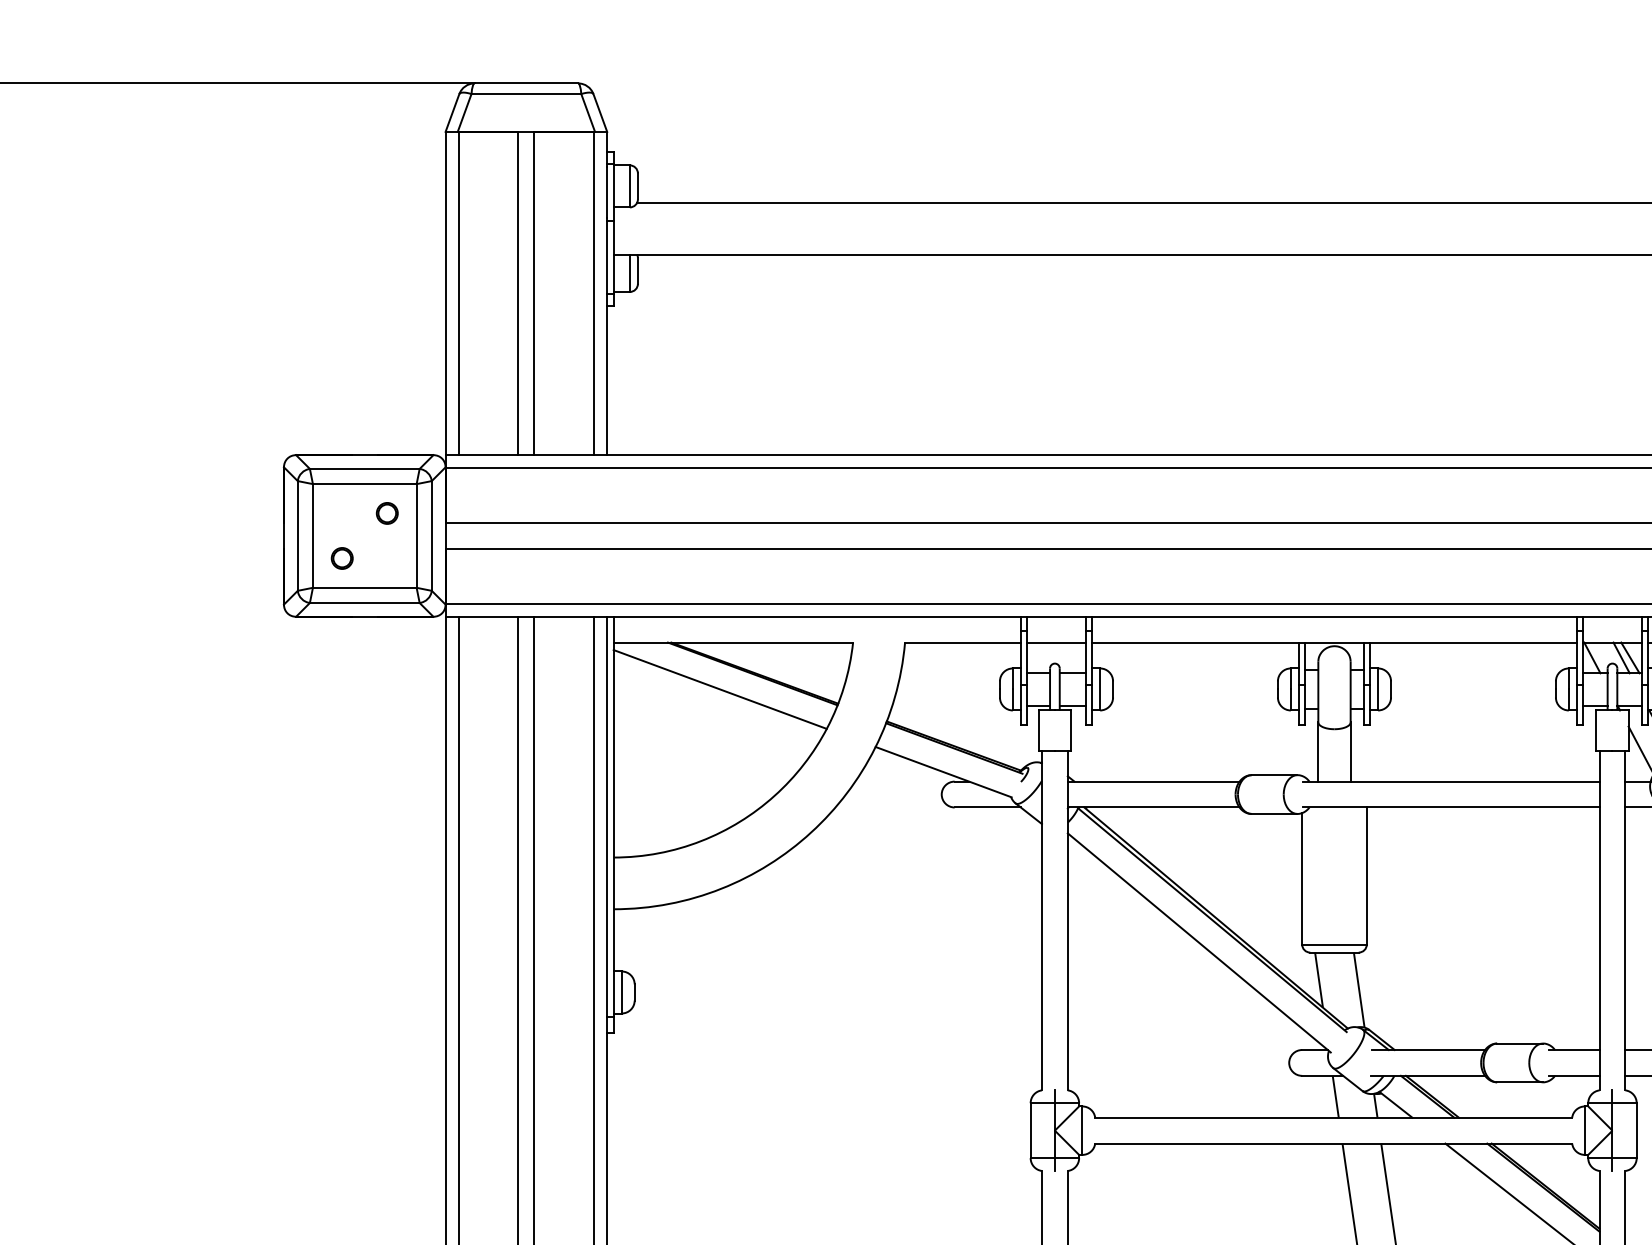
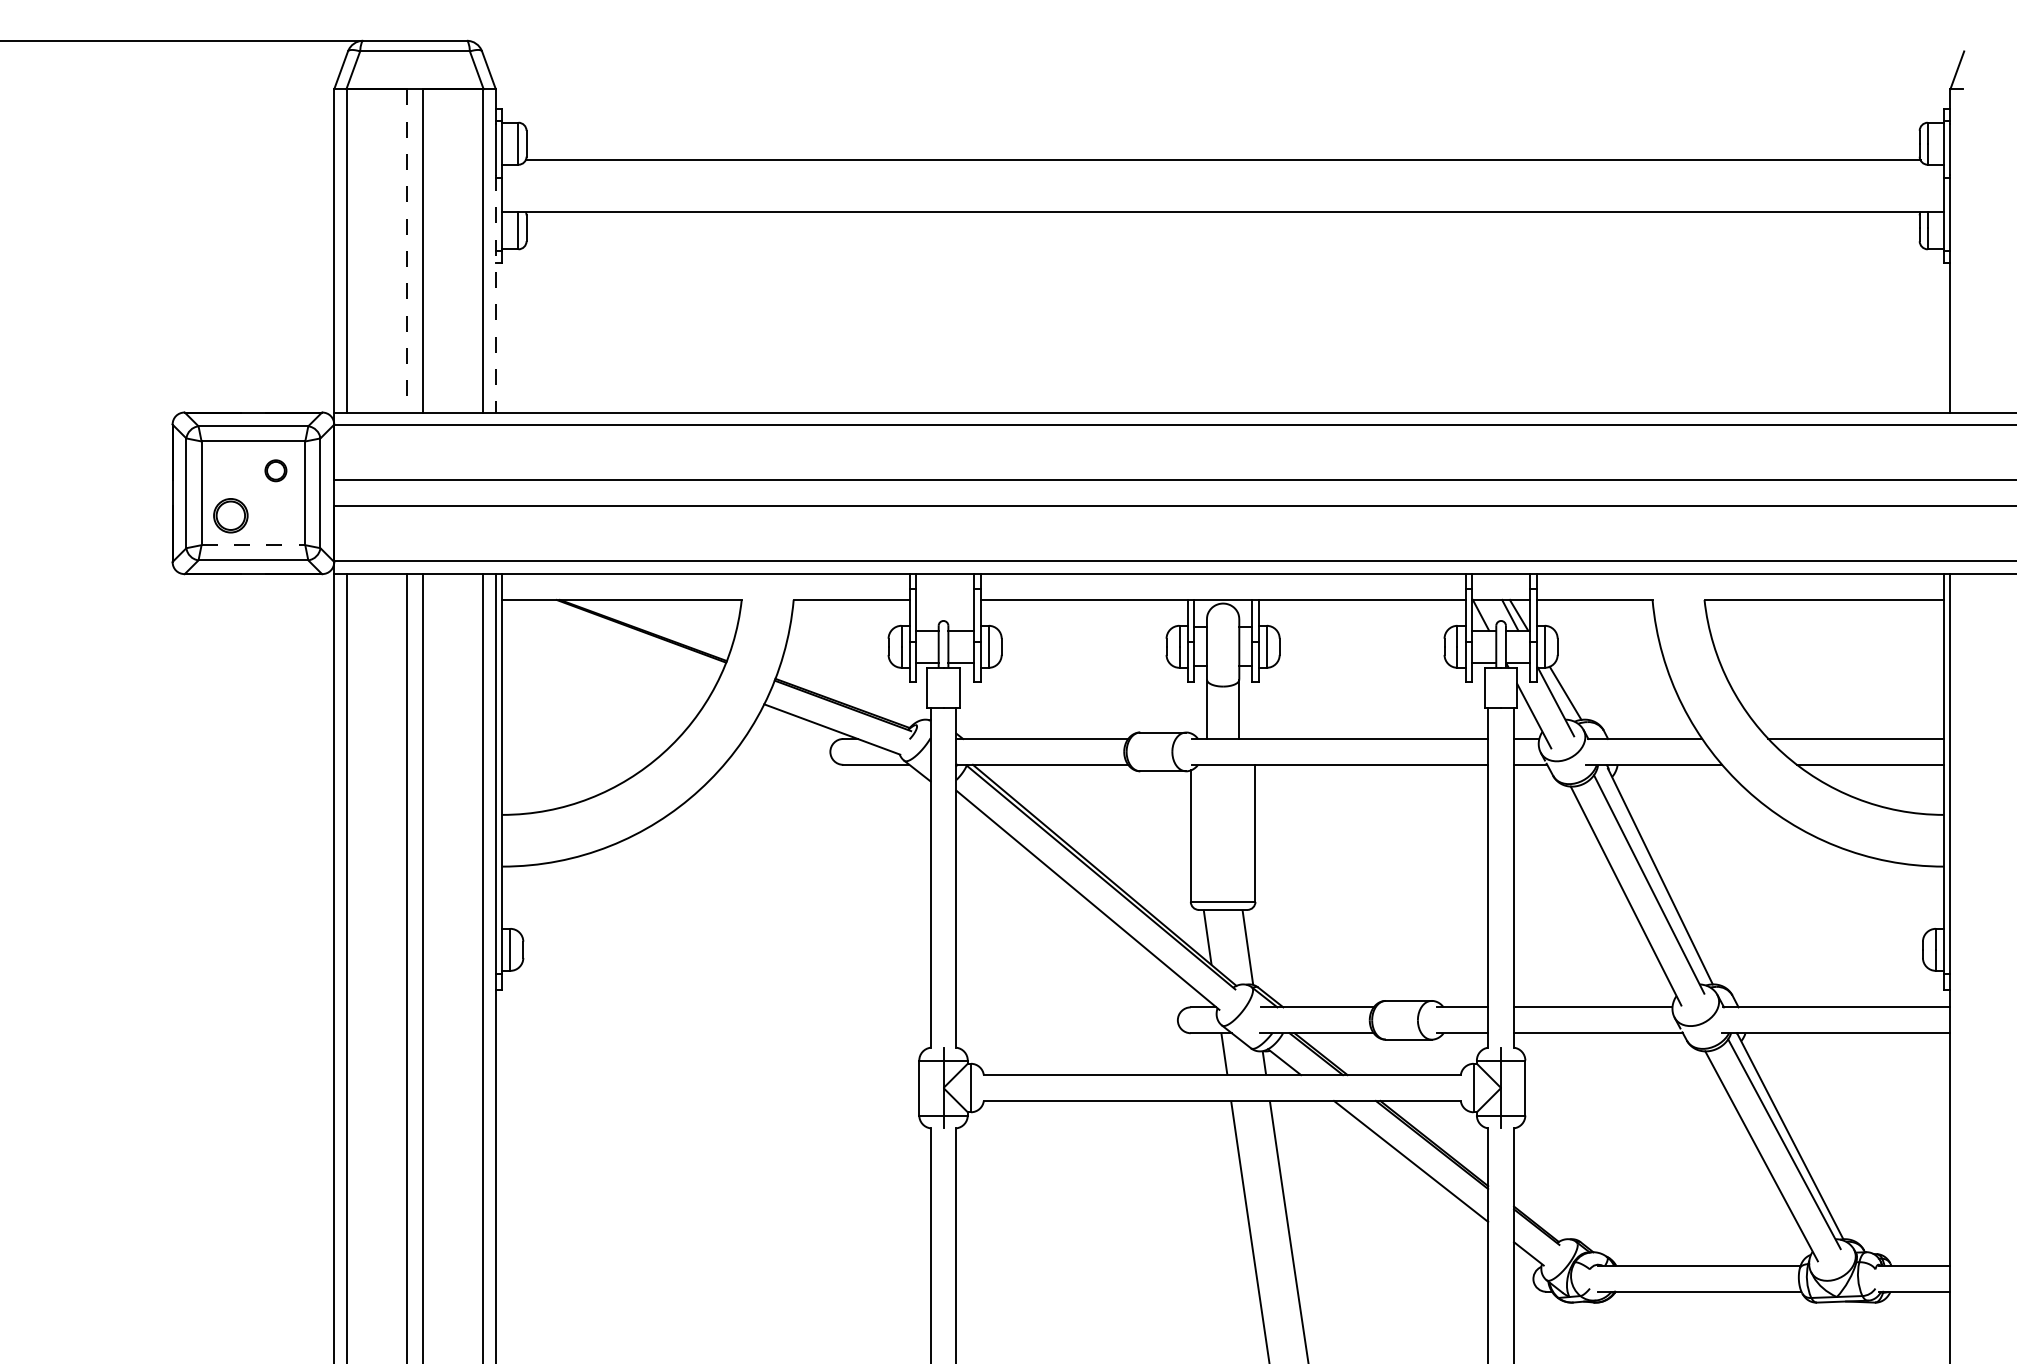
line: (517, 293) -> (406, 250), solid -> dashed
line: (606, 336) -> (495, 293), solid -> dashed
circle: (341, 558) -> (230, 515), size x1.6
line: (364, 588) -> (253, 545), solid -> dashed
line: (1056, 642) -> (945, 599), removed
line: (719, 689) -> (608, 646), removed

